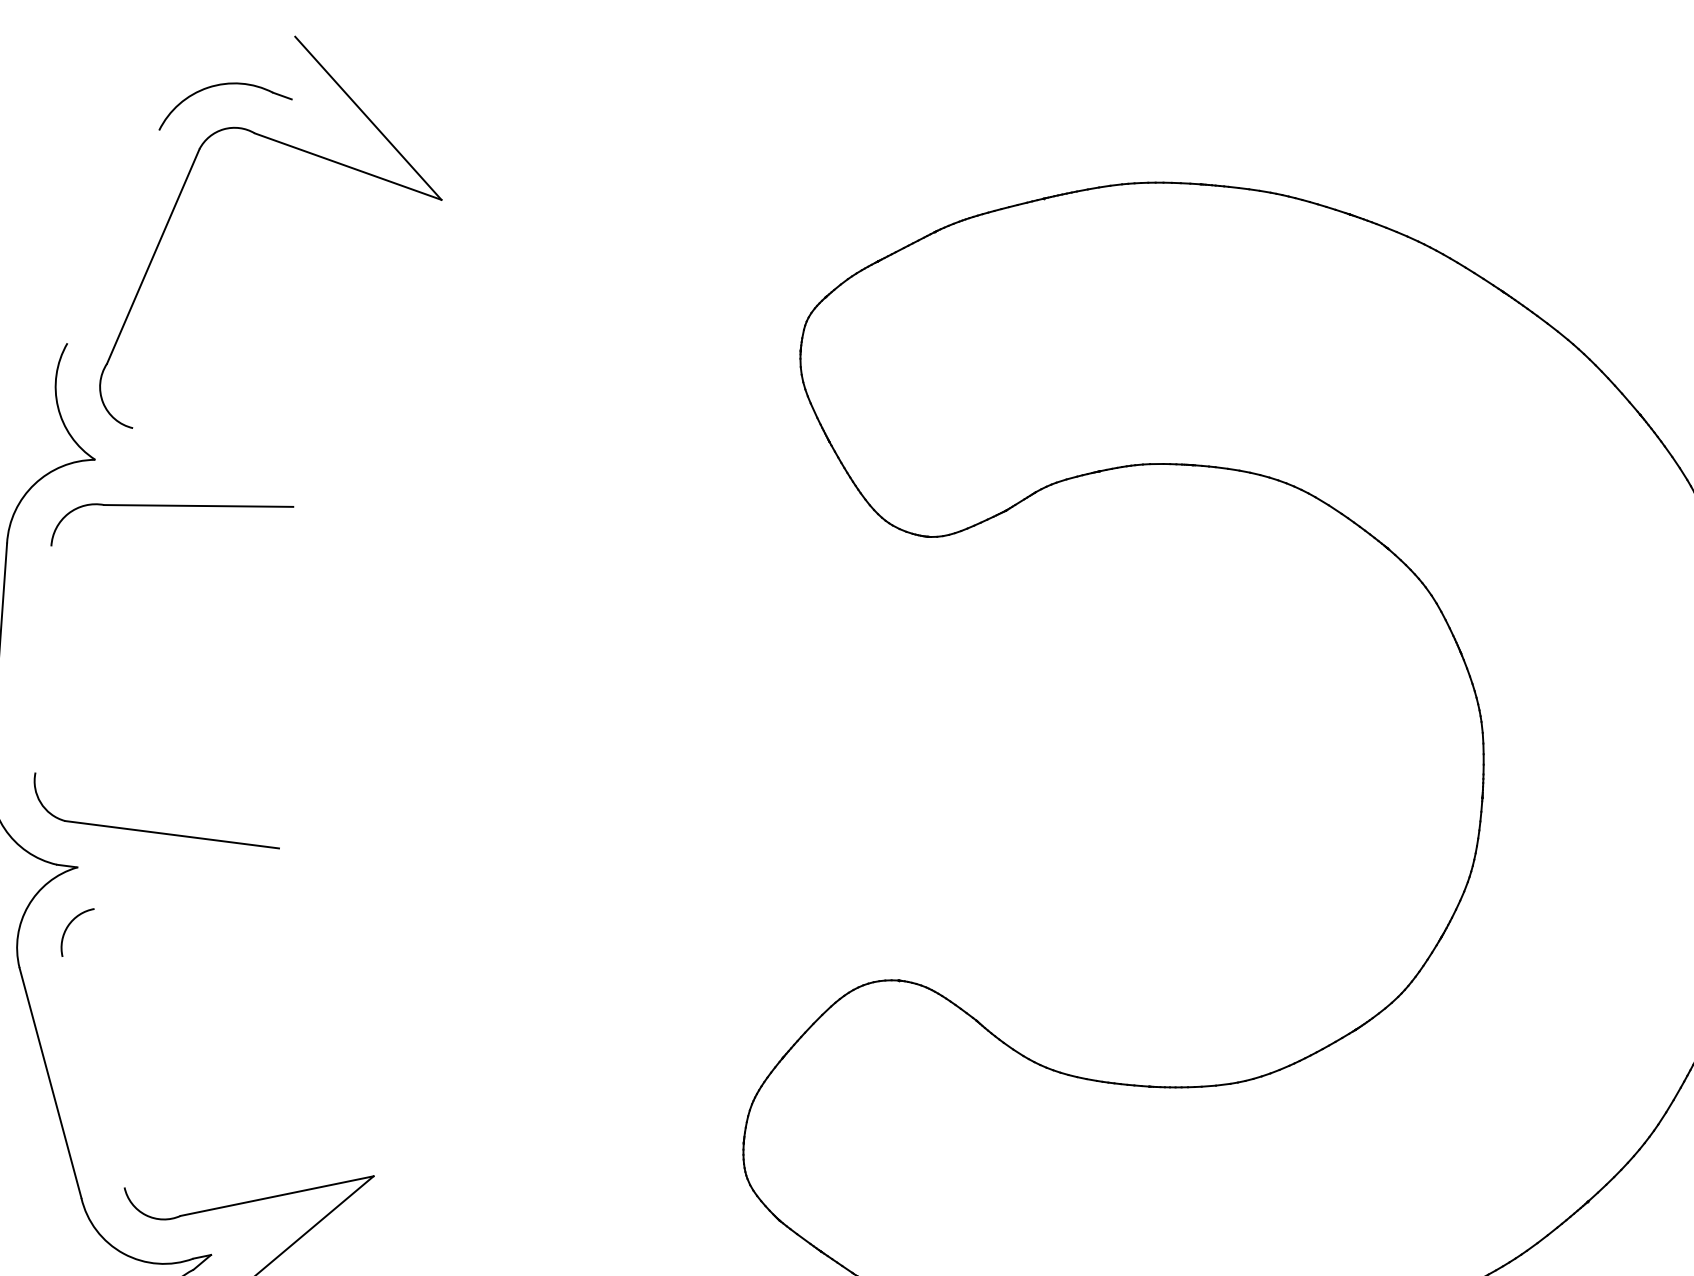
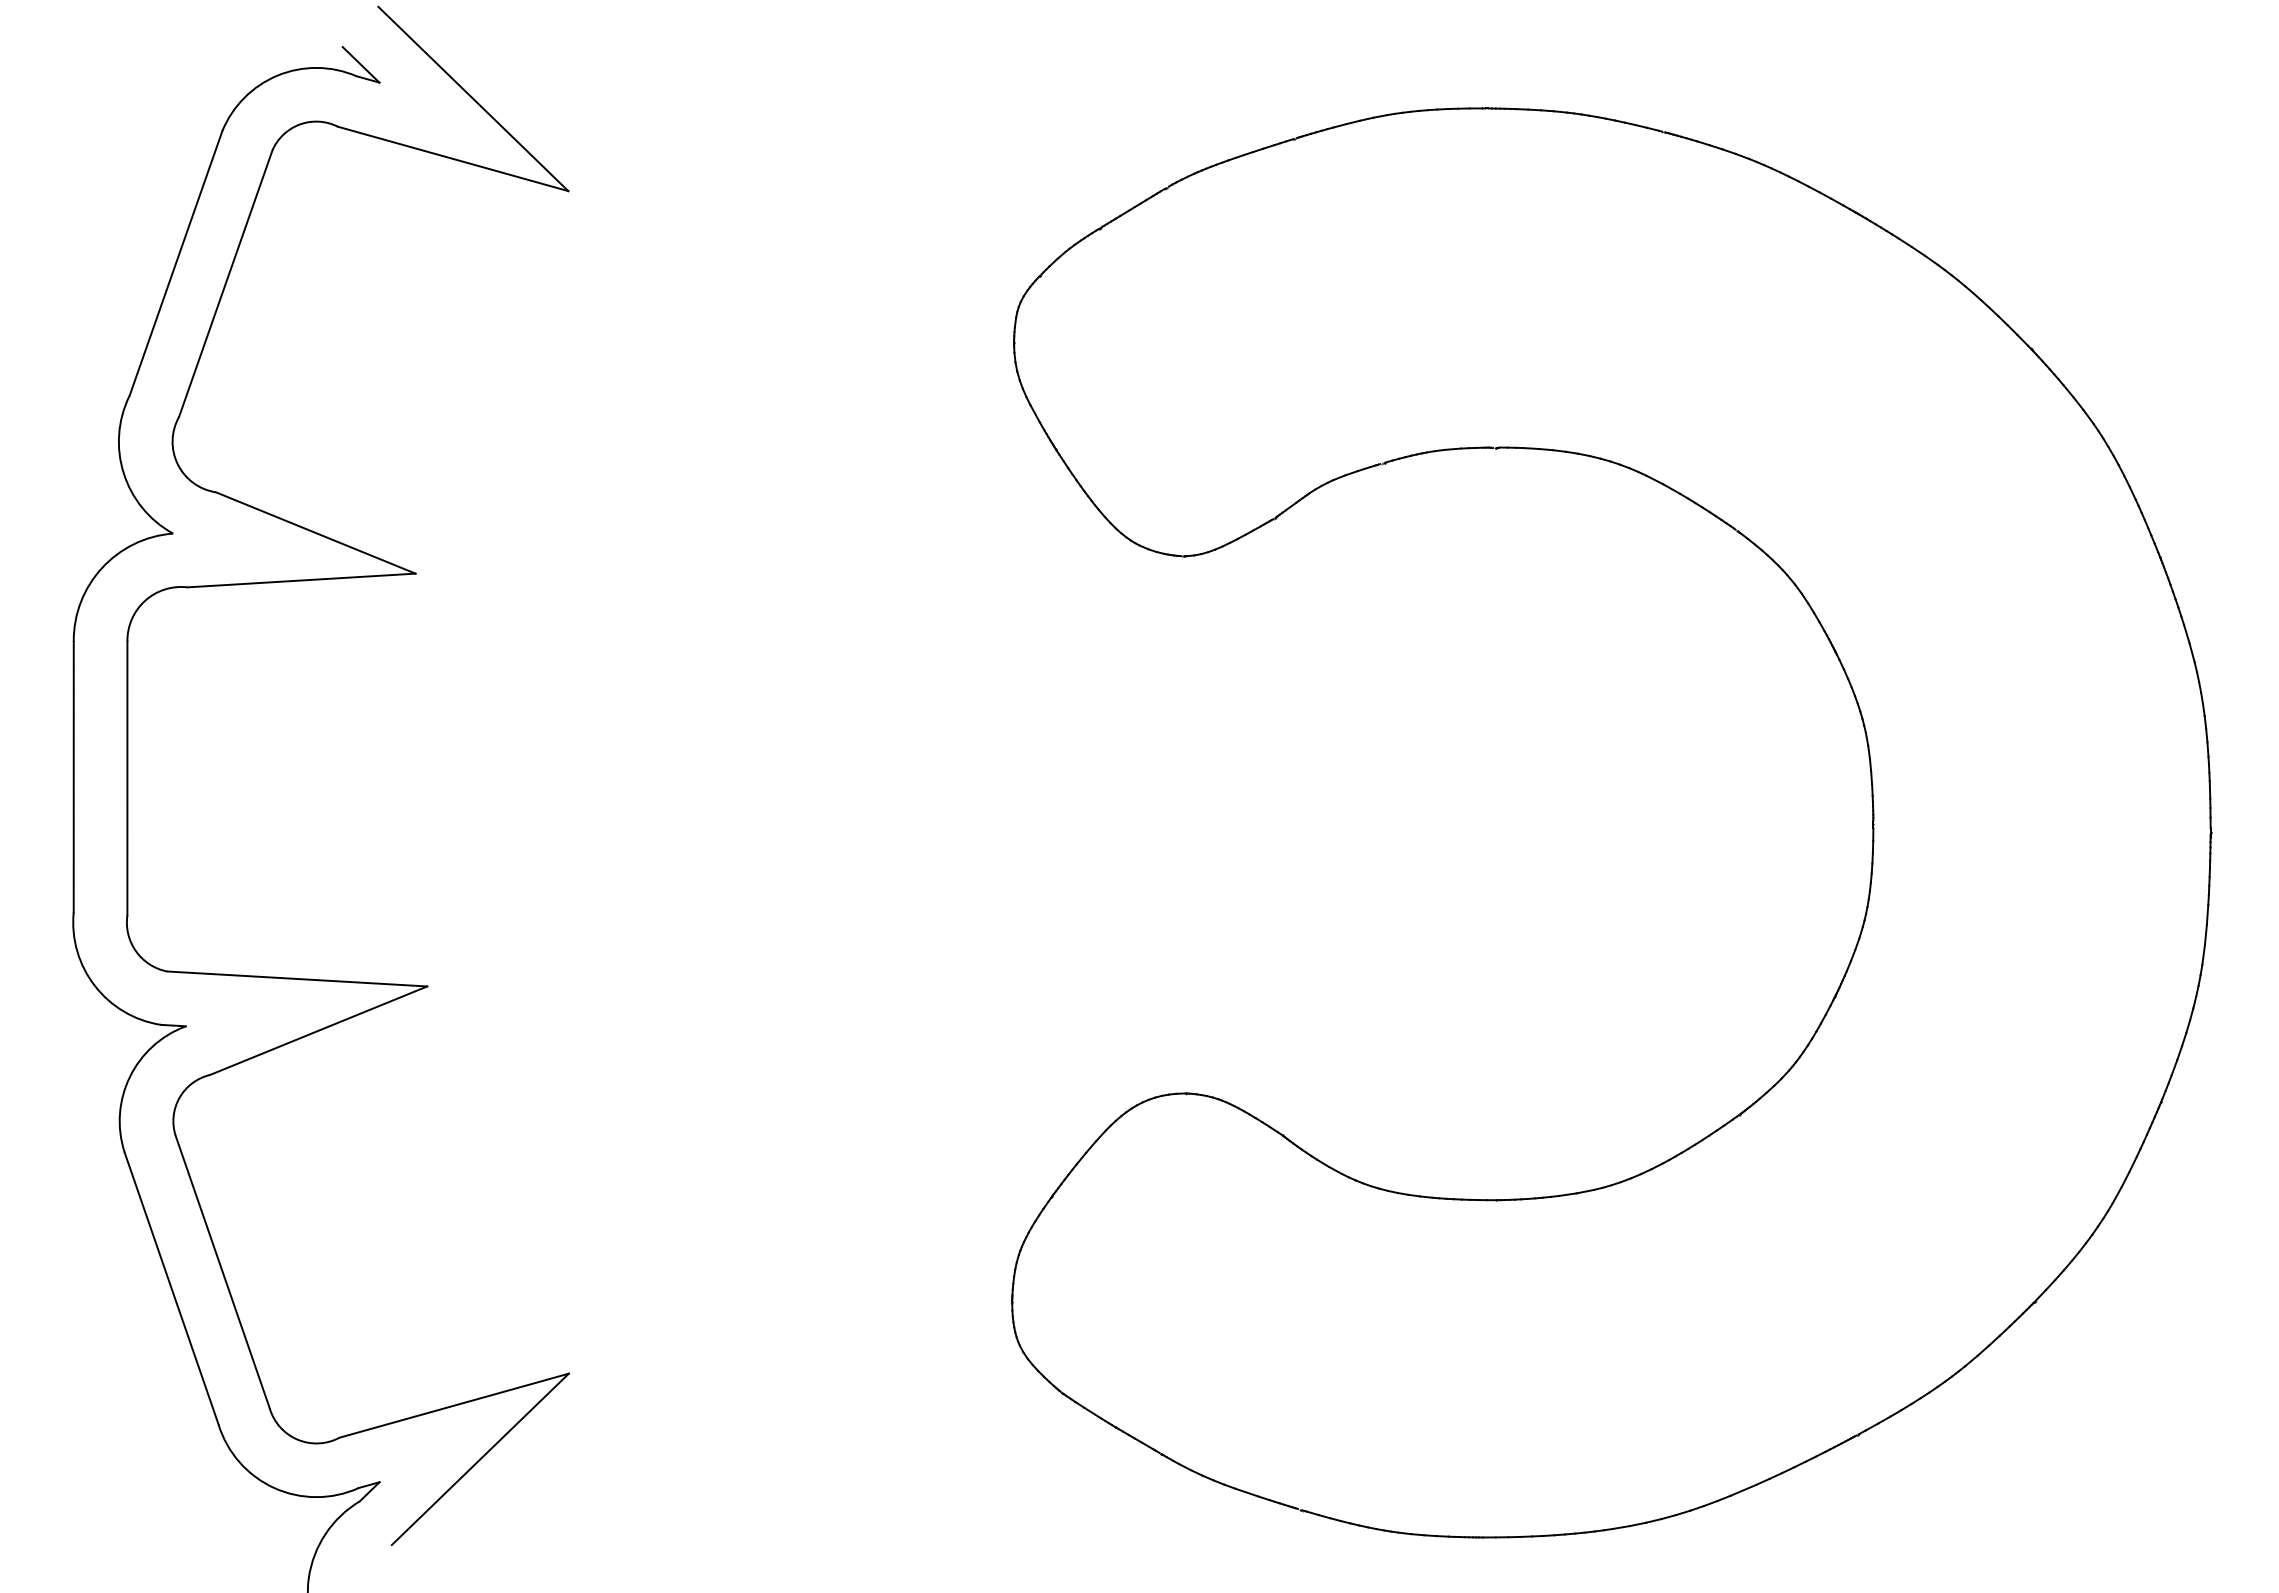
line: (277, 83) -> (360, 64), added
line: (112, 236) -> (175, 263), added
line: (212, 467) -> (315, 532), added
line: (43, 659) -> (127, 778), added
line: (186, 878) -> (318, 1030), added
line: (93, 1071) -> (222, 1271), added

